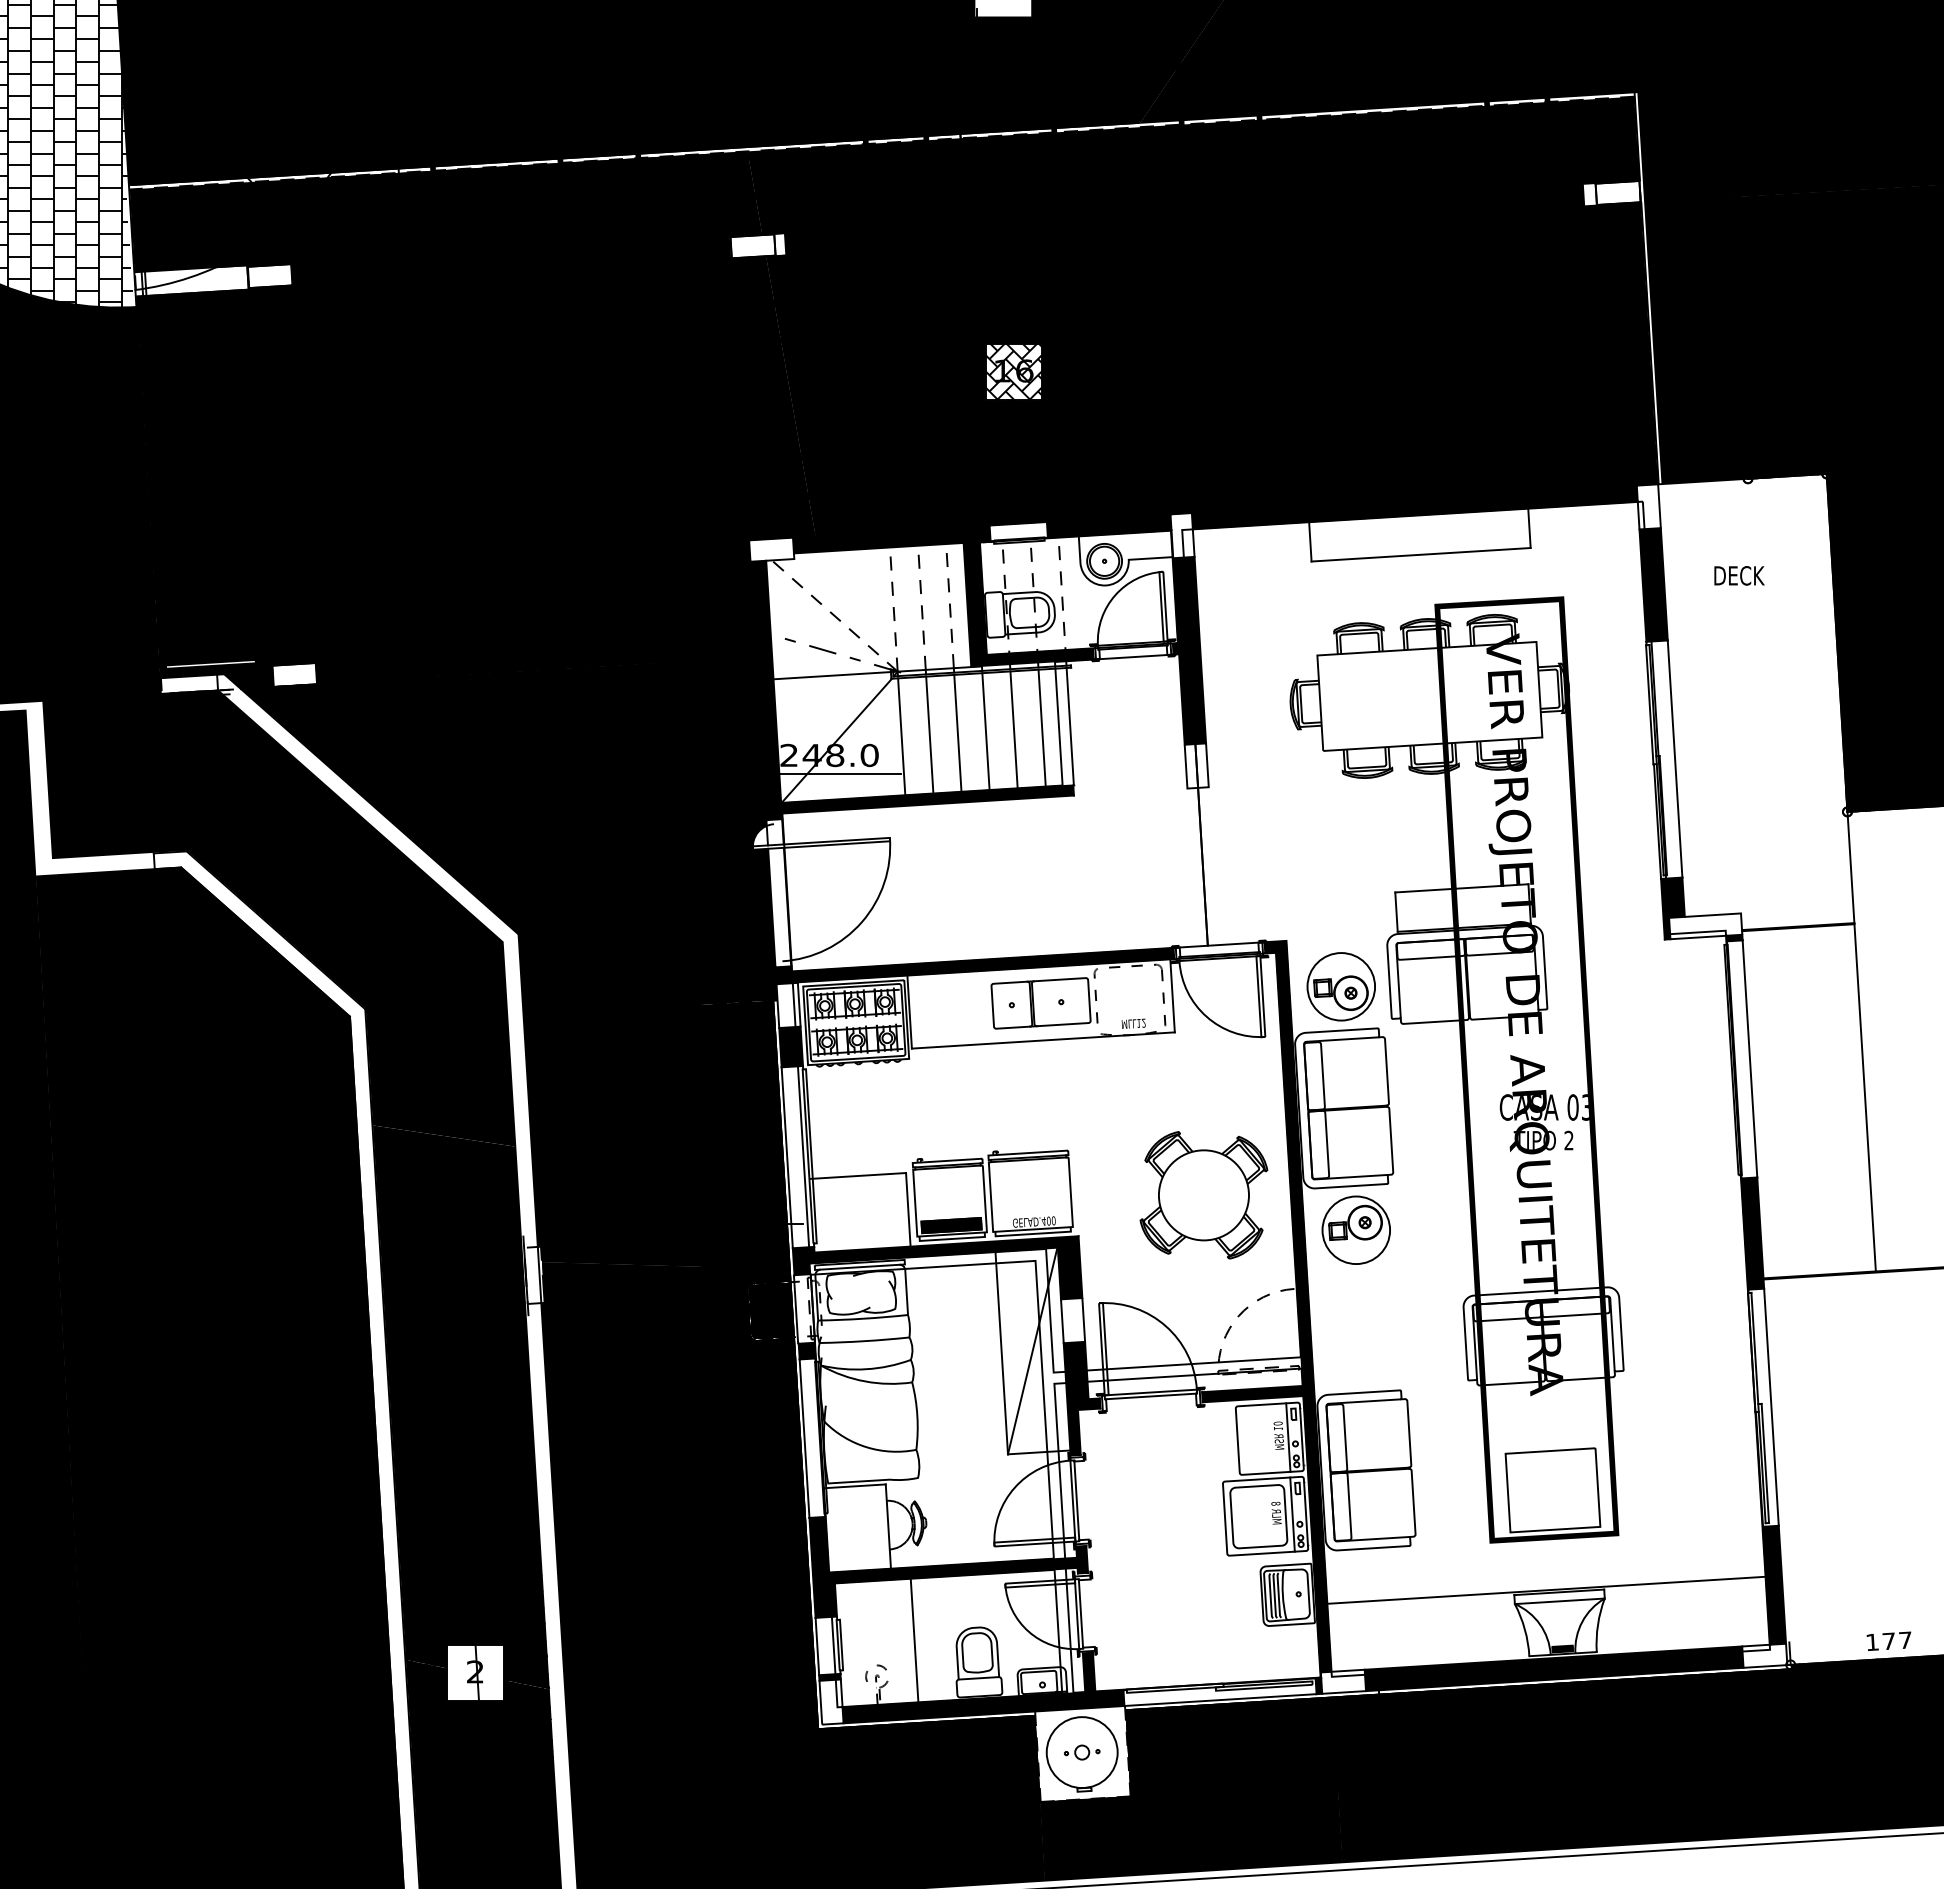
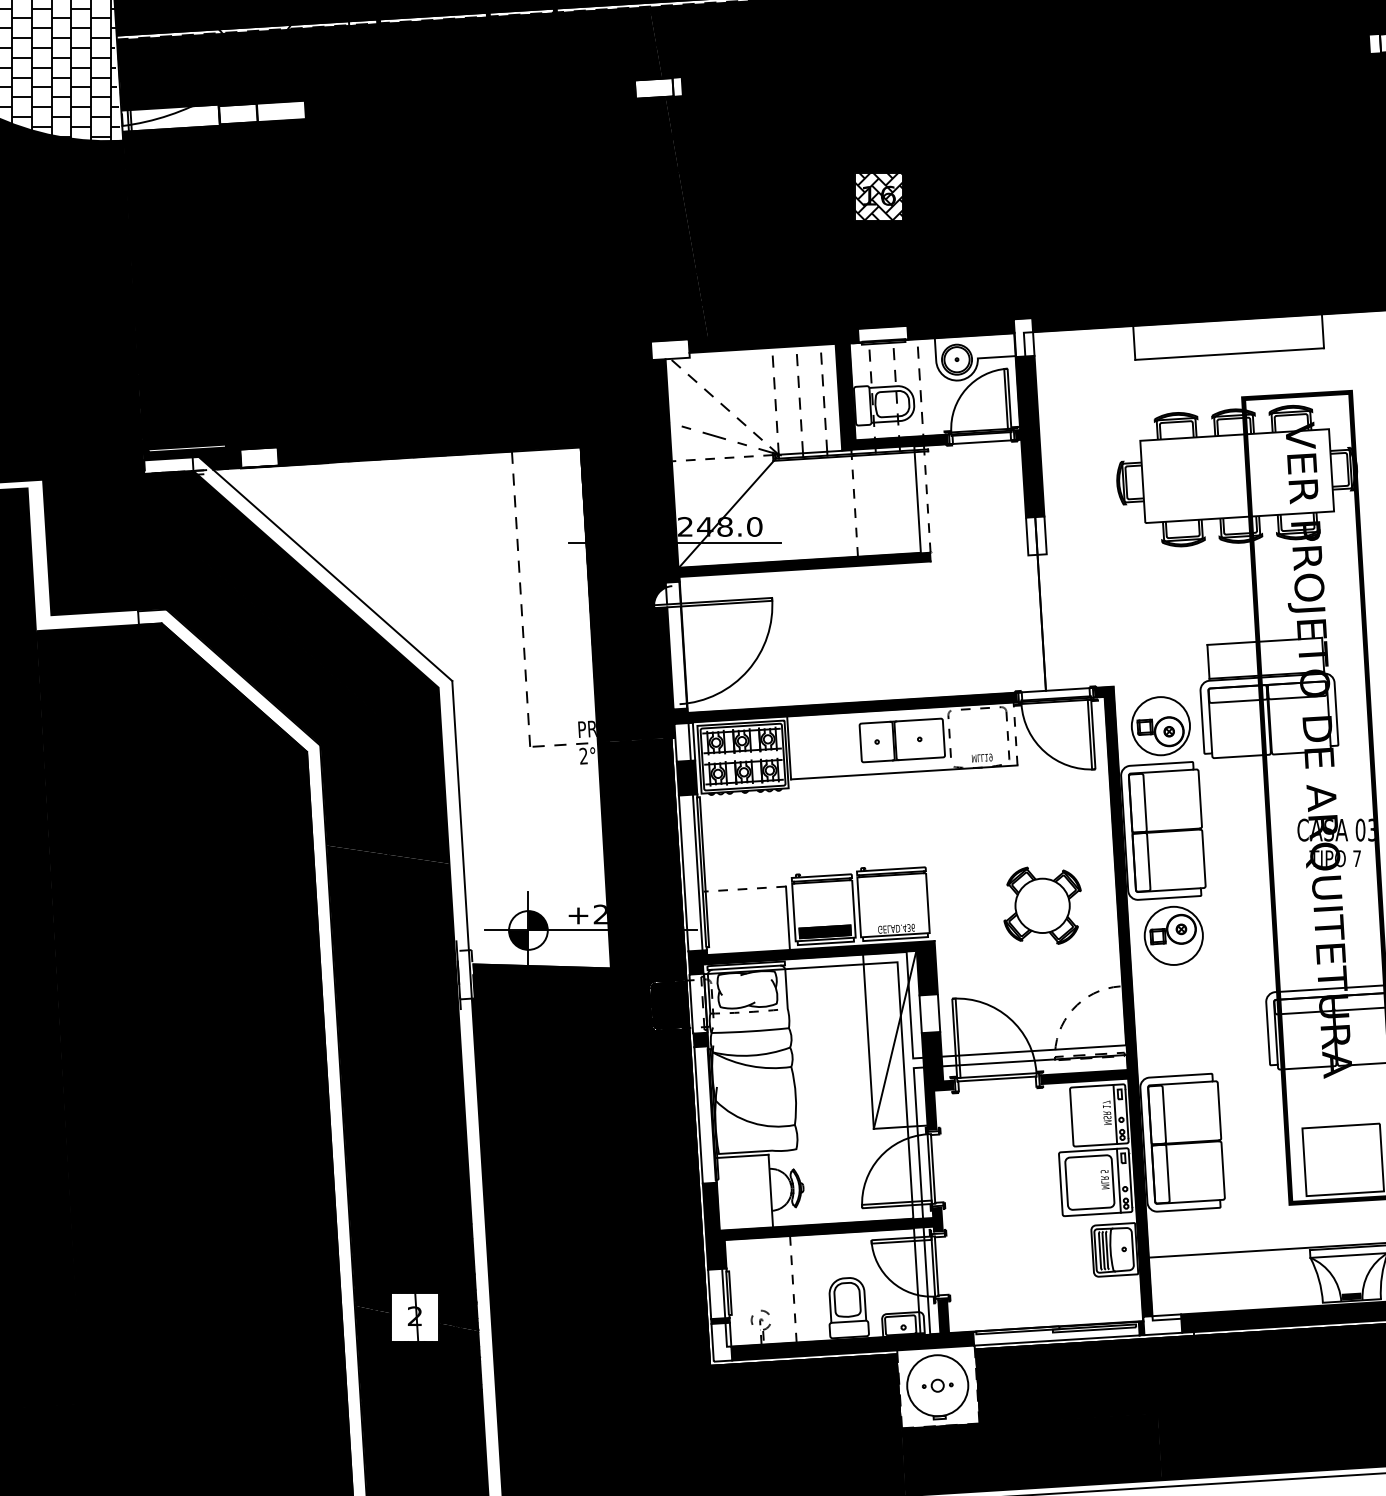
fill: (320, 272) -> (281, 110), removed
line: (832, 675) -> (722, 458), solid -> dashed
line: (1070, 726) -> (927, 501), solid -> dashed
line: (1041, 727) -> (902, 502), removed
line: (1013, 729) -> (878, 504), removed
line: (985, 731) -> (854, 506), solid -> dashed
line: (957, 732) -> (830, 507), removed
line: (929, 734) -> (806, 508), removed
line: (901, 736) -> (782, 510), removed
fill: (471, 964) -> (411, 706), removed
line: (1172, 995) -> (1015, 733), solid -> dashed
text: (1143, 1022) -> (990, 756), MLL12 -> MLL19
text: (1568, 1140) -> (1356, 858), 2 -> 7
line: (858, 1175) -> (745, 888), solid -> dashed
part: (1203, 1195) -> (1042, 905), size x0.7
text: (1050, 1220) -> (910, 927), GELAD.400 -> GELAD.436
arc: (863, 1318) -> (749, 1011), solid -> dashed
text: (1277, 1423) -> (1105, 1102), 10 -> 17
text: (1275, 1503) -> (1104, 1171), 8 -> 5
line: (914, 1640) -> (793, 1289), solid -> dashed

